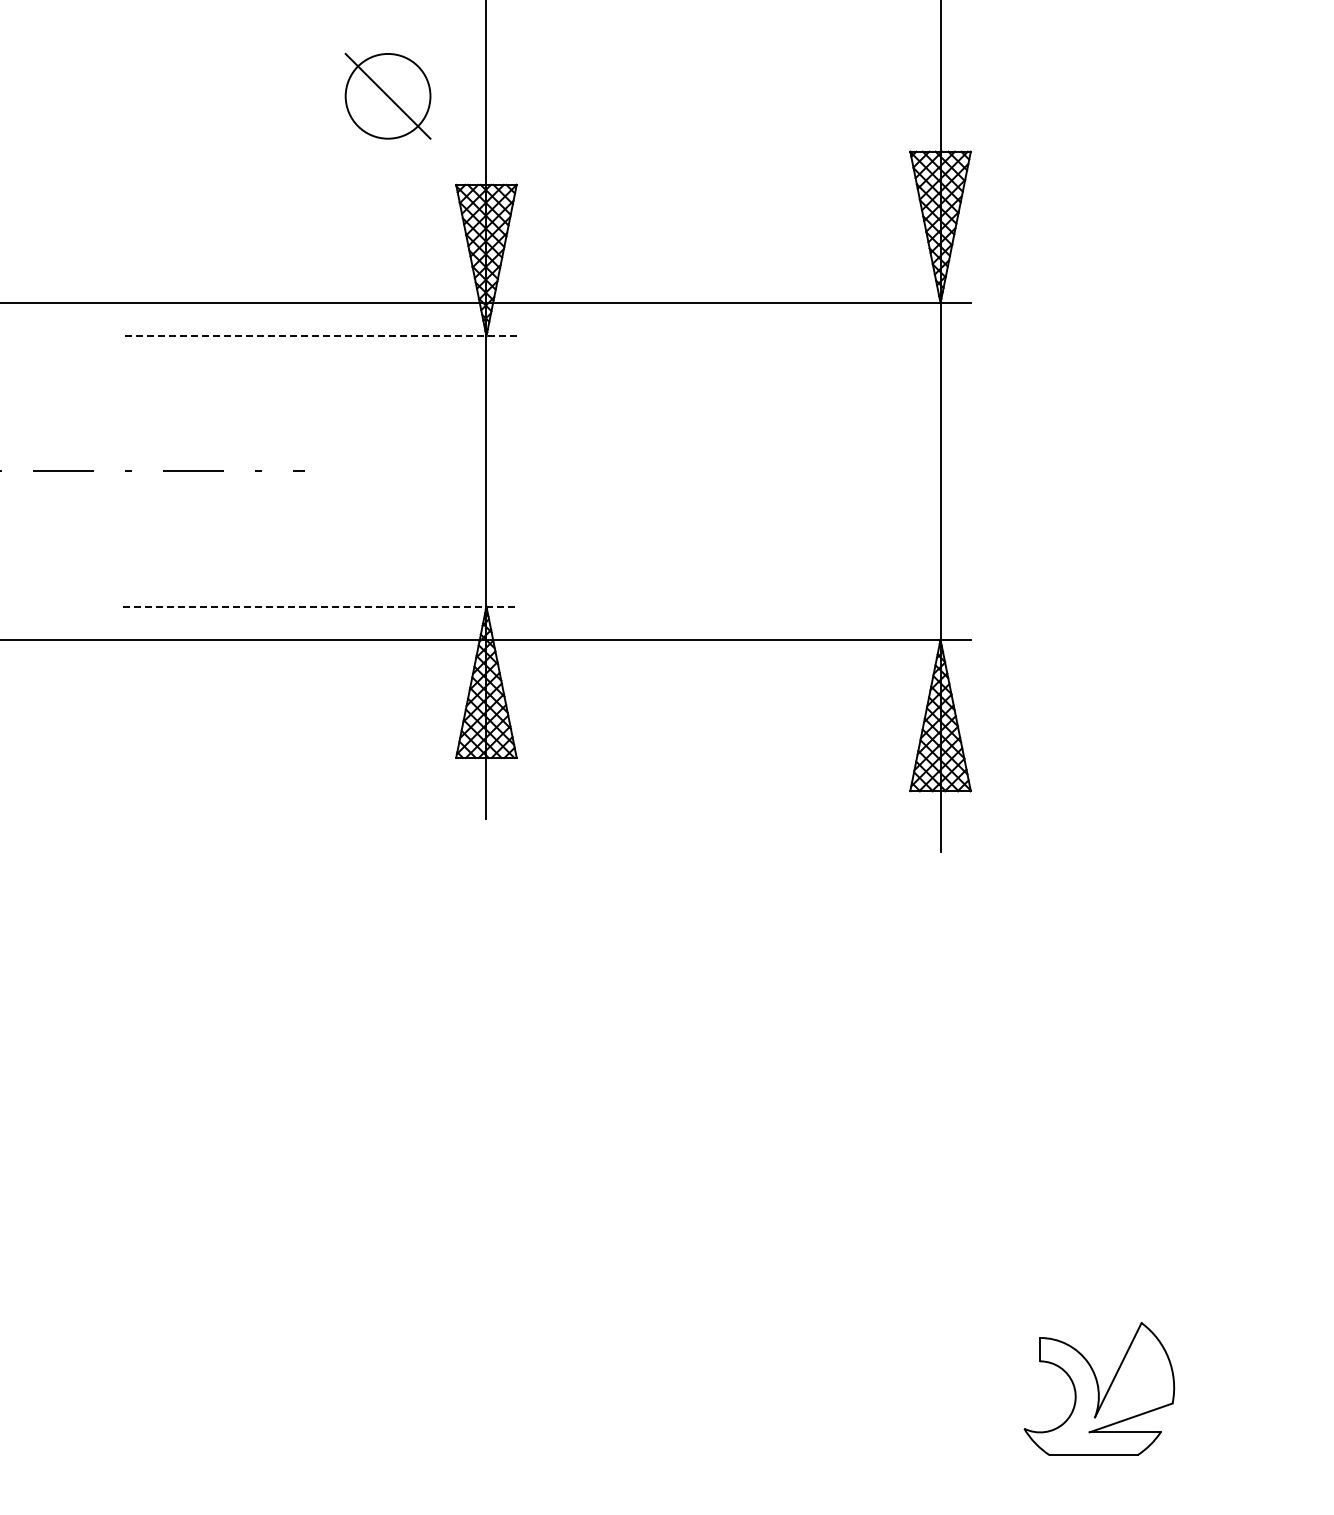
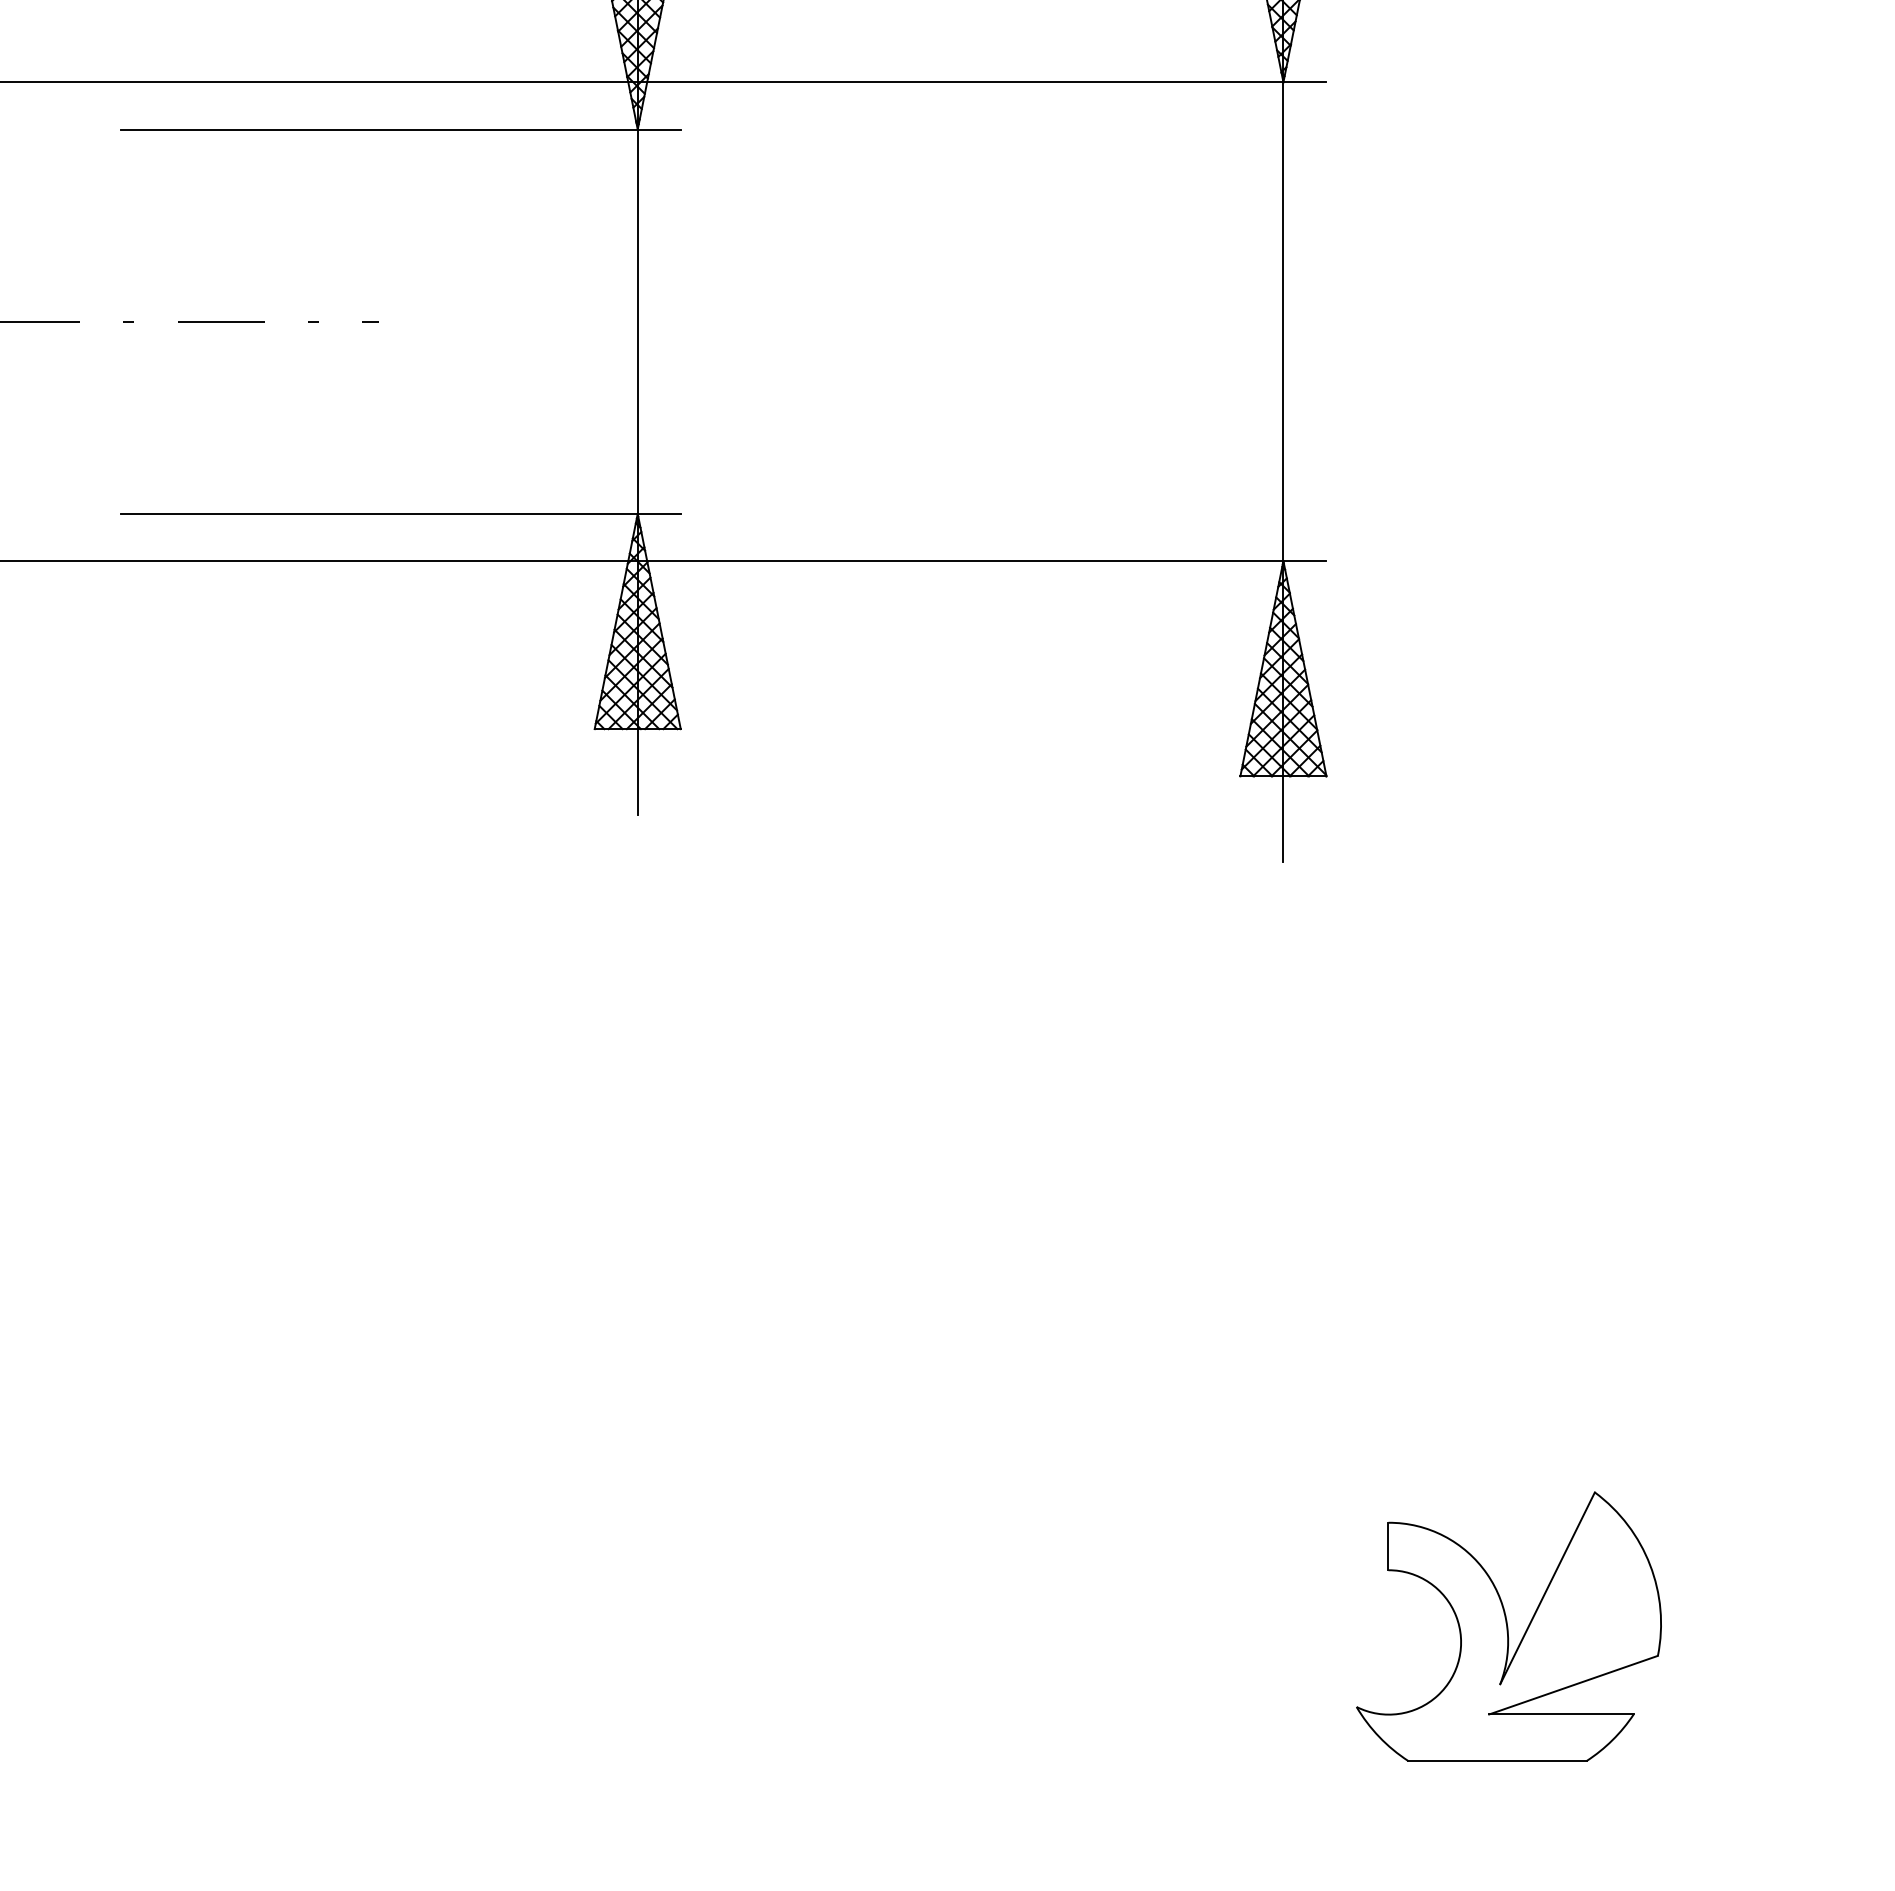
line: (319, 336) -> (400, 129), dashed -> solid
line: (319, 606) -> (400, 513), dashed -> solid
part: (1099, 1388) -> (1509, 1625), size x1.43

